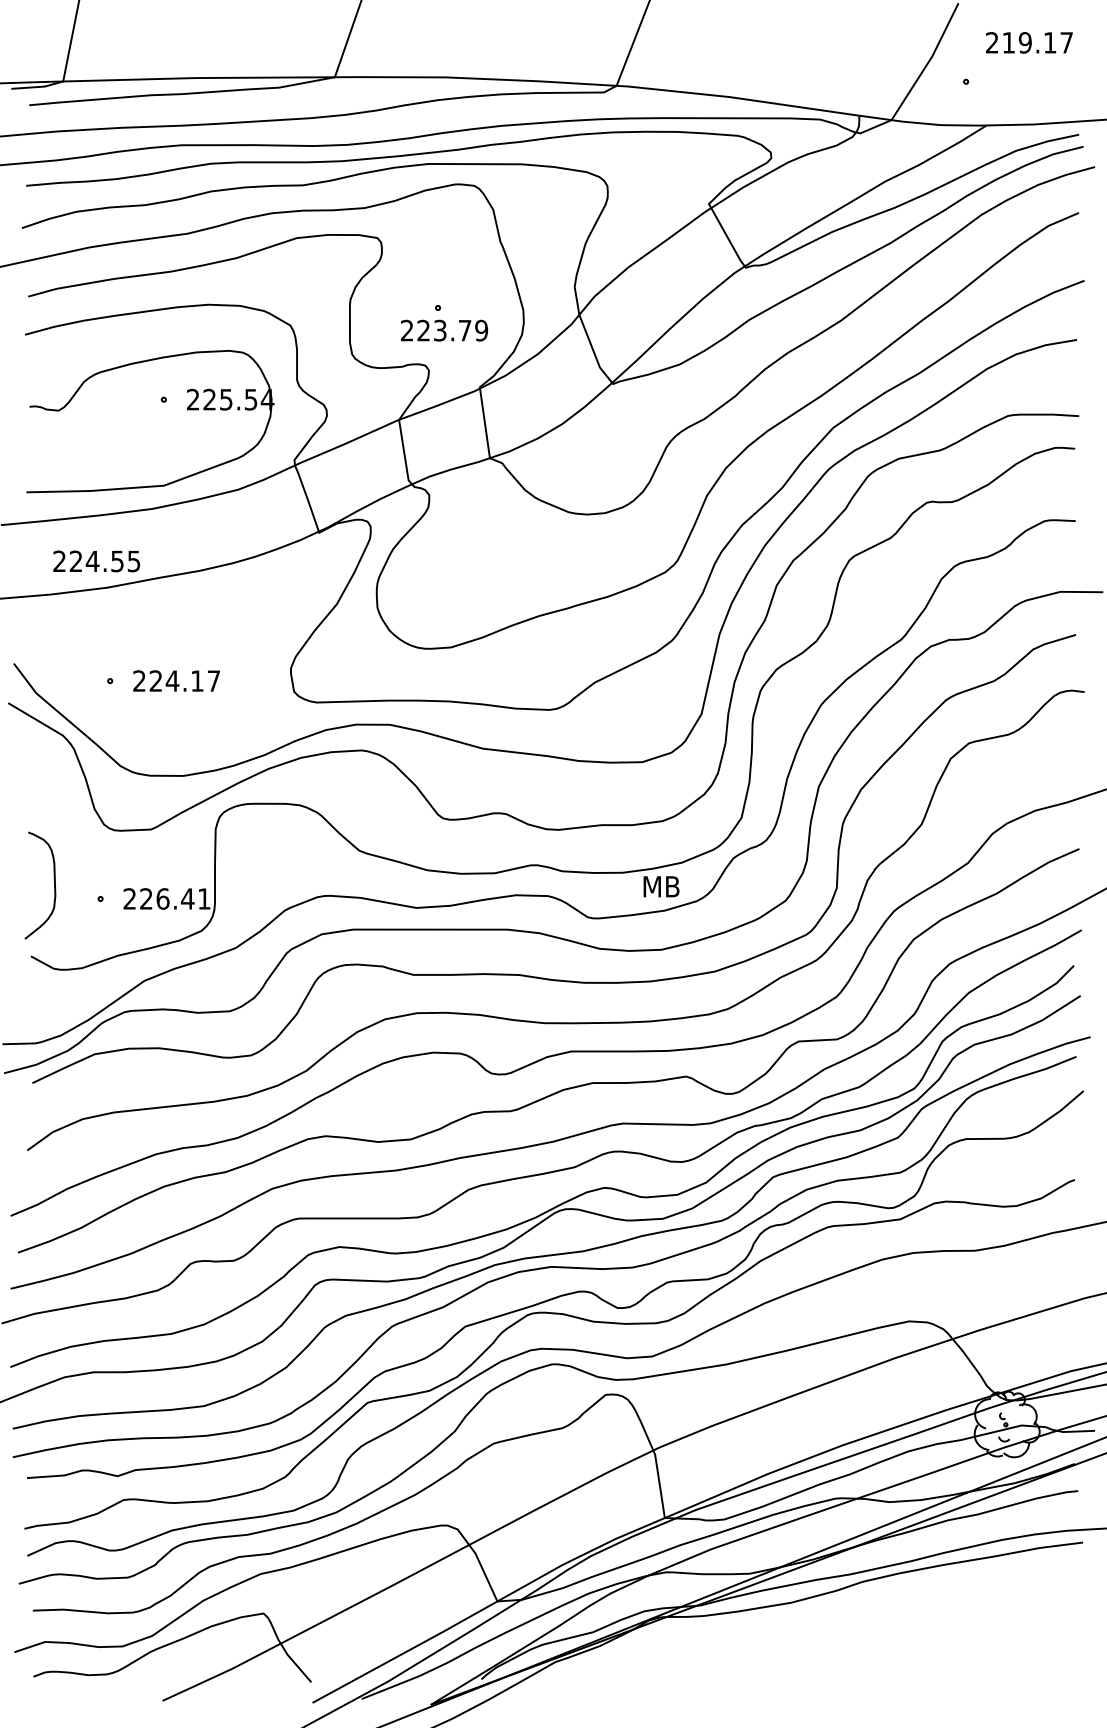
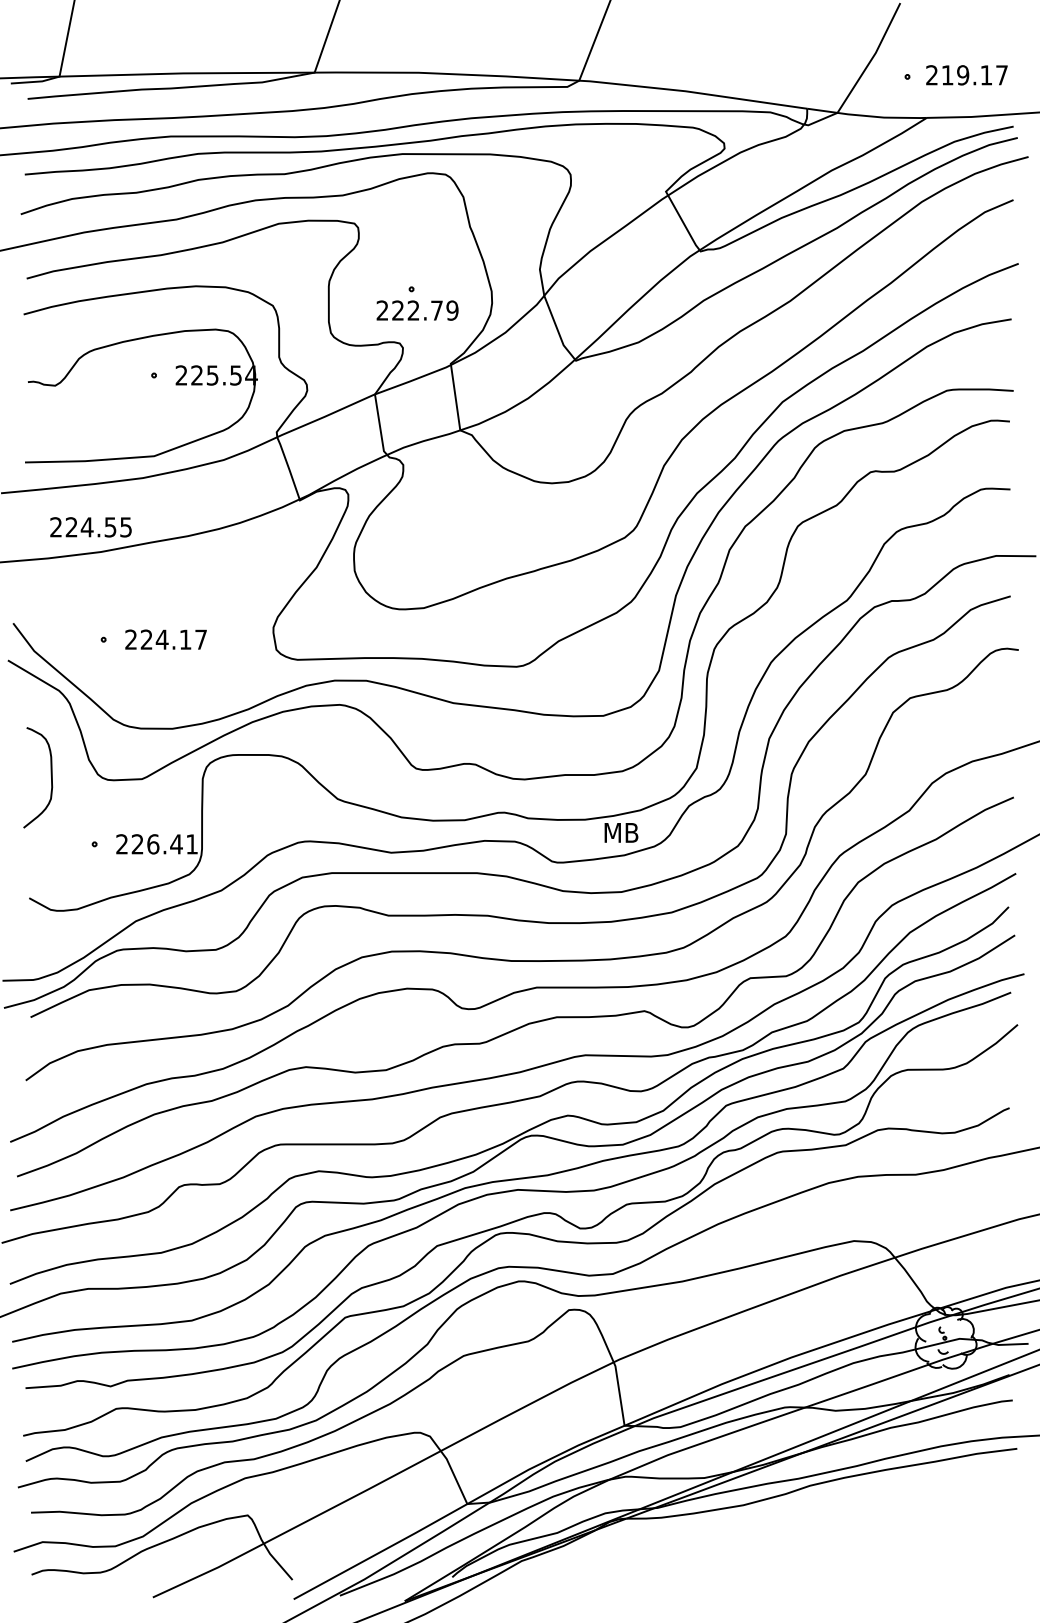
text: (1028, 43) -> (966, 75), moved
text: (440, 330) -> (413, 310), 223.79 -> 222.79
curve: (53, 883) -> (50, 775), moved

